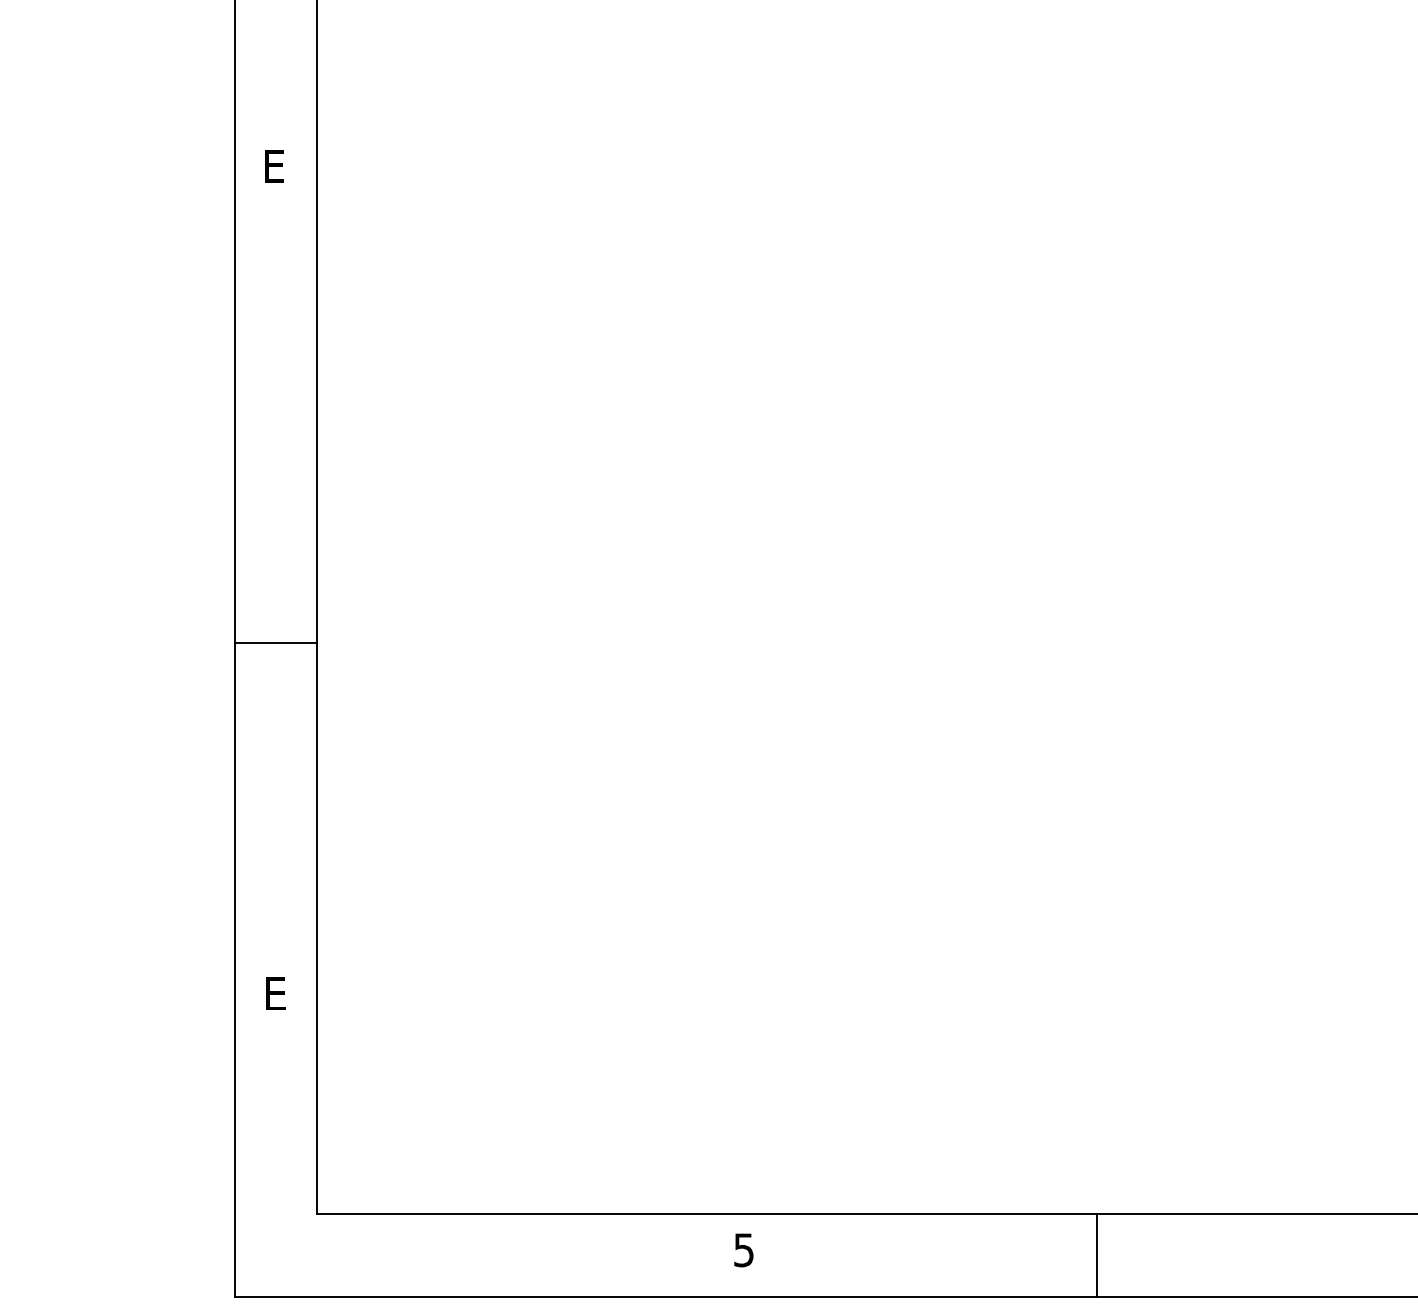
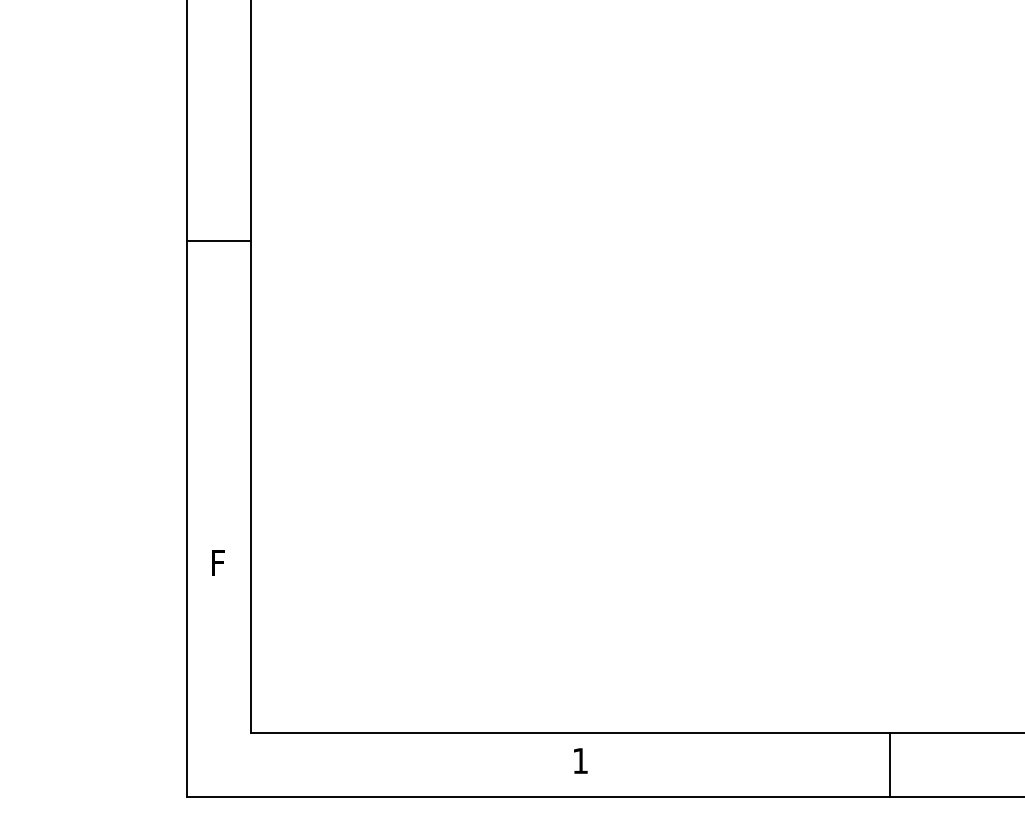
line: (275, 643) -> (218, 241), moved
text: (277, 993) -> (220, 562), E -> F
text: (743, 1250) -> (580, 761), 5 -> 1
line: (1096, 1255) -> (889, 765), moved

